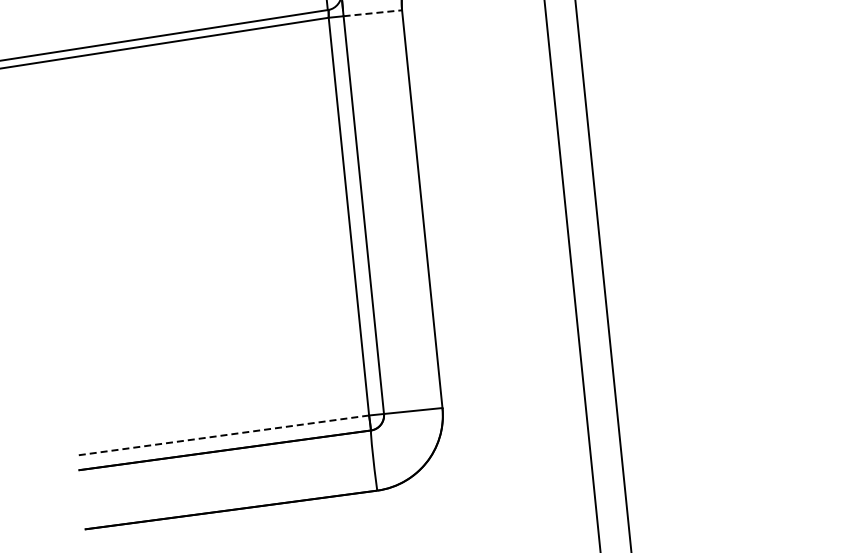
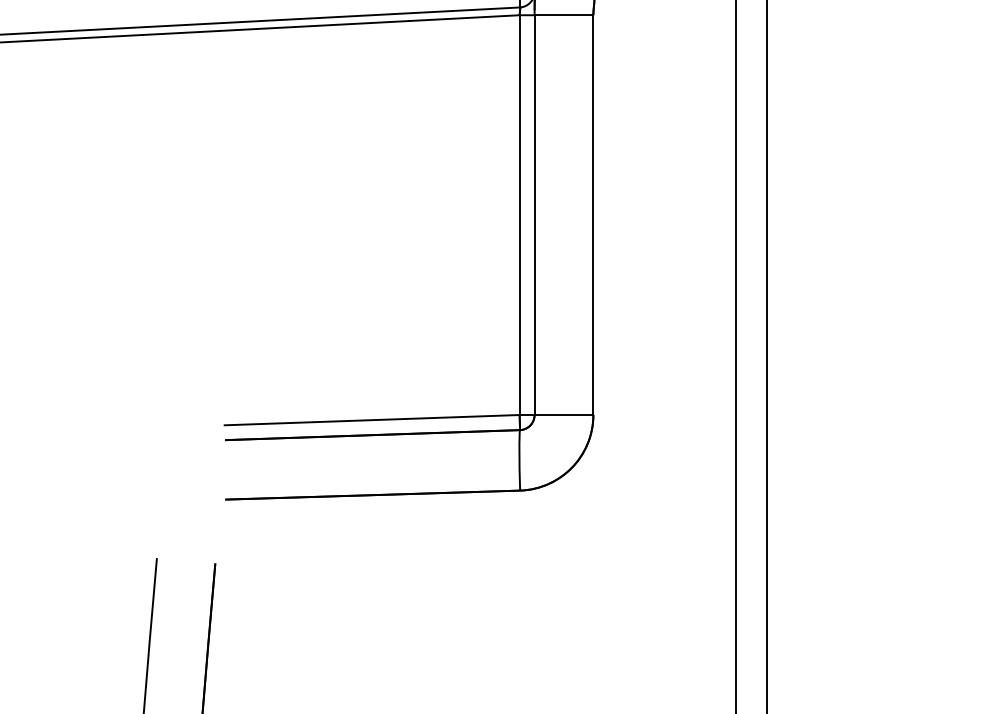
line: (373, 13) -> (564, 15), dashed -> solid
line: (223, 435) -> (372, 420), dashed -> solid

